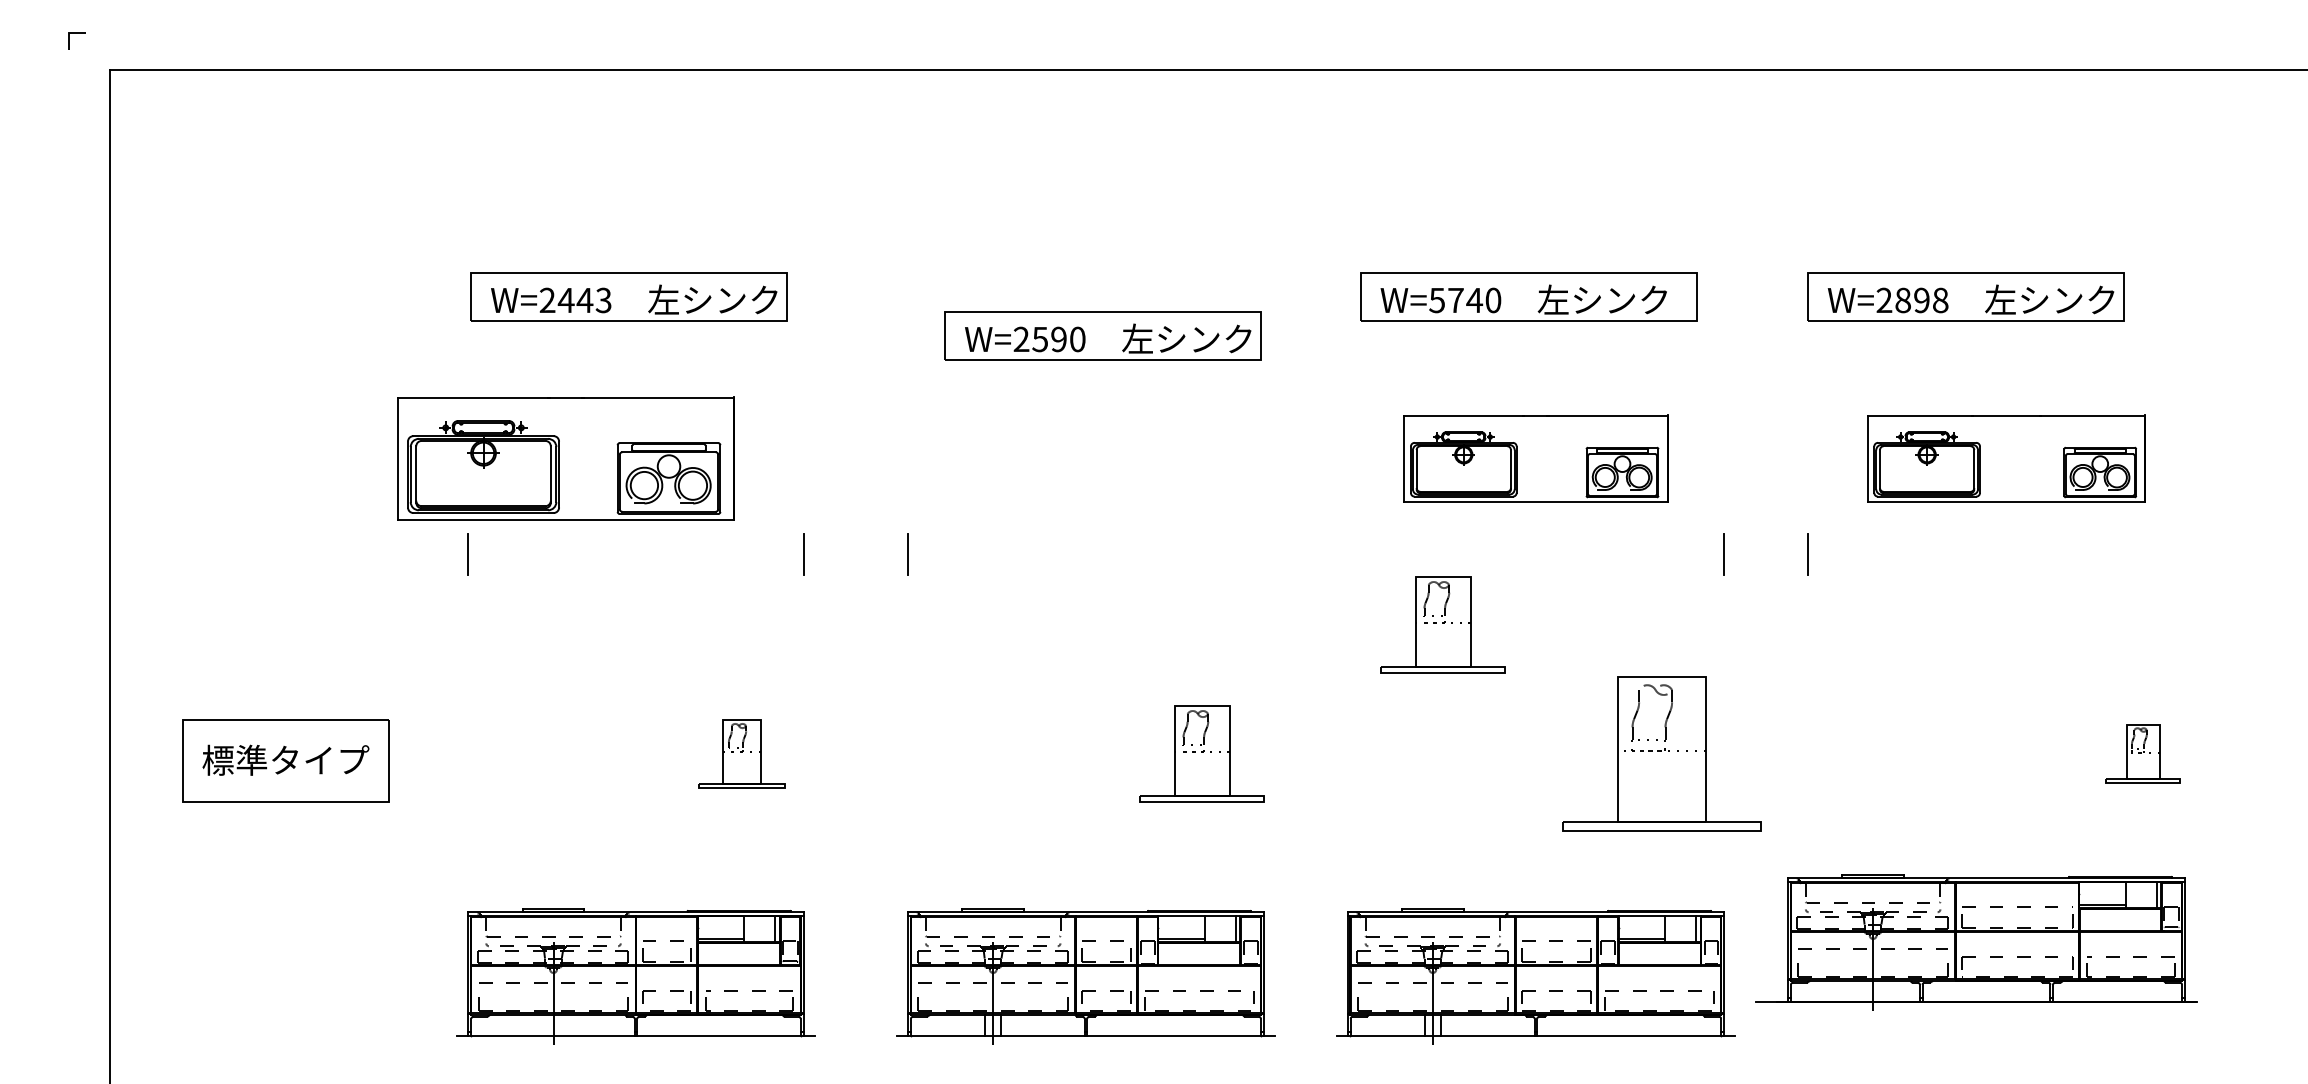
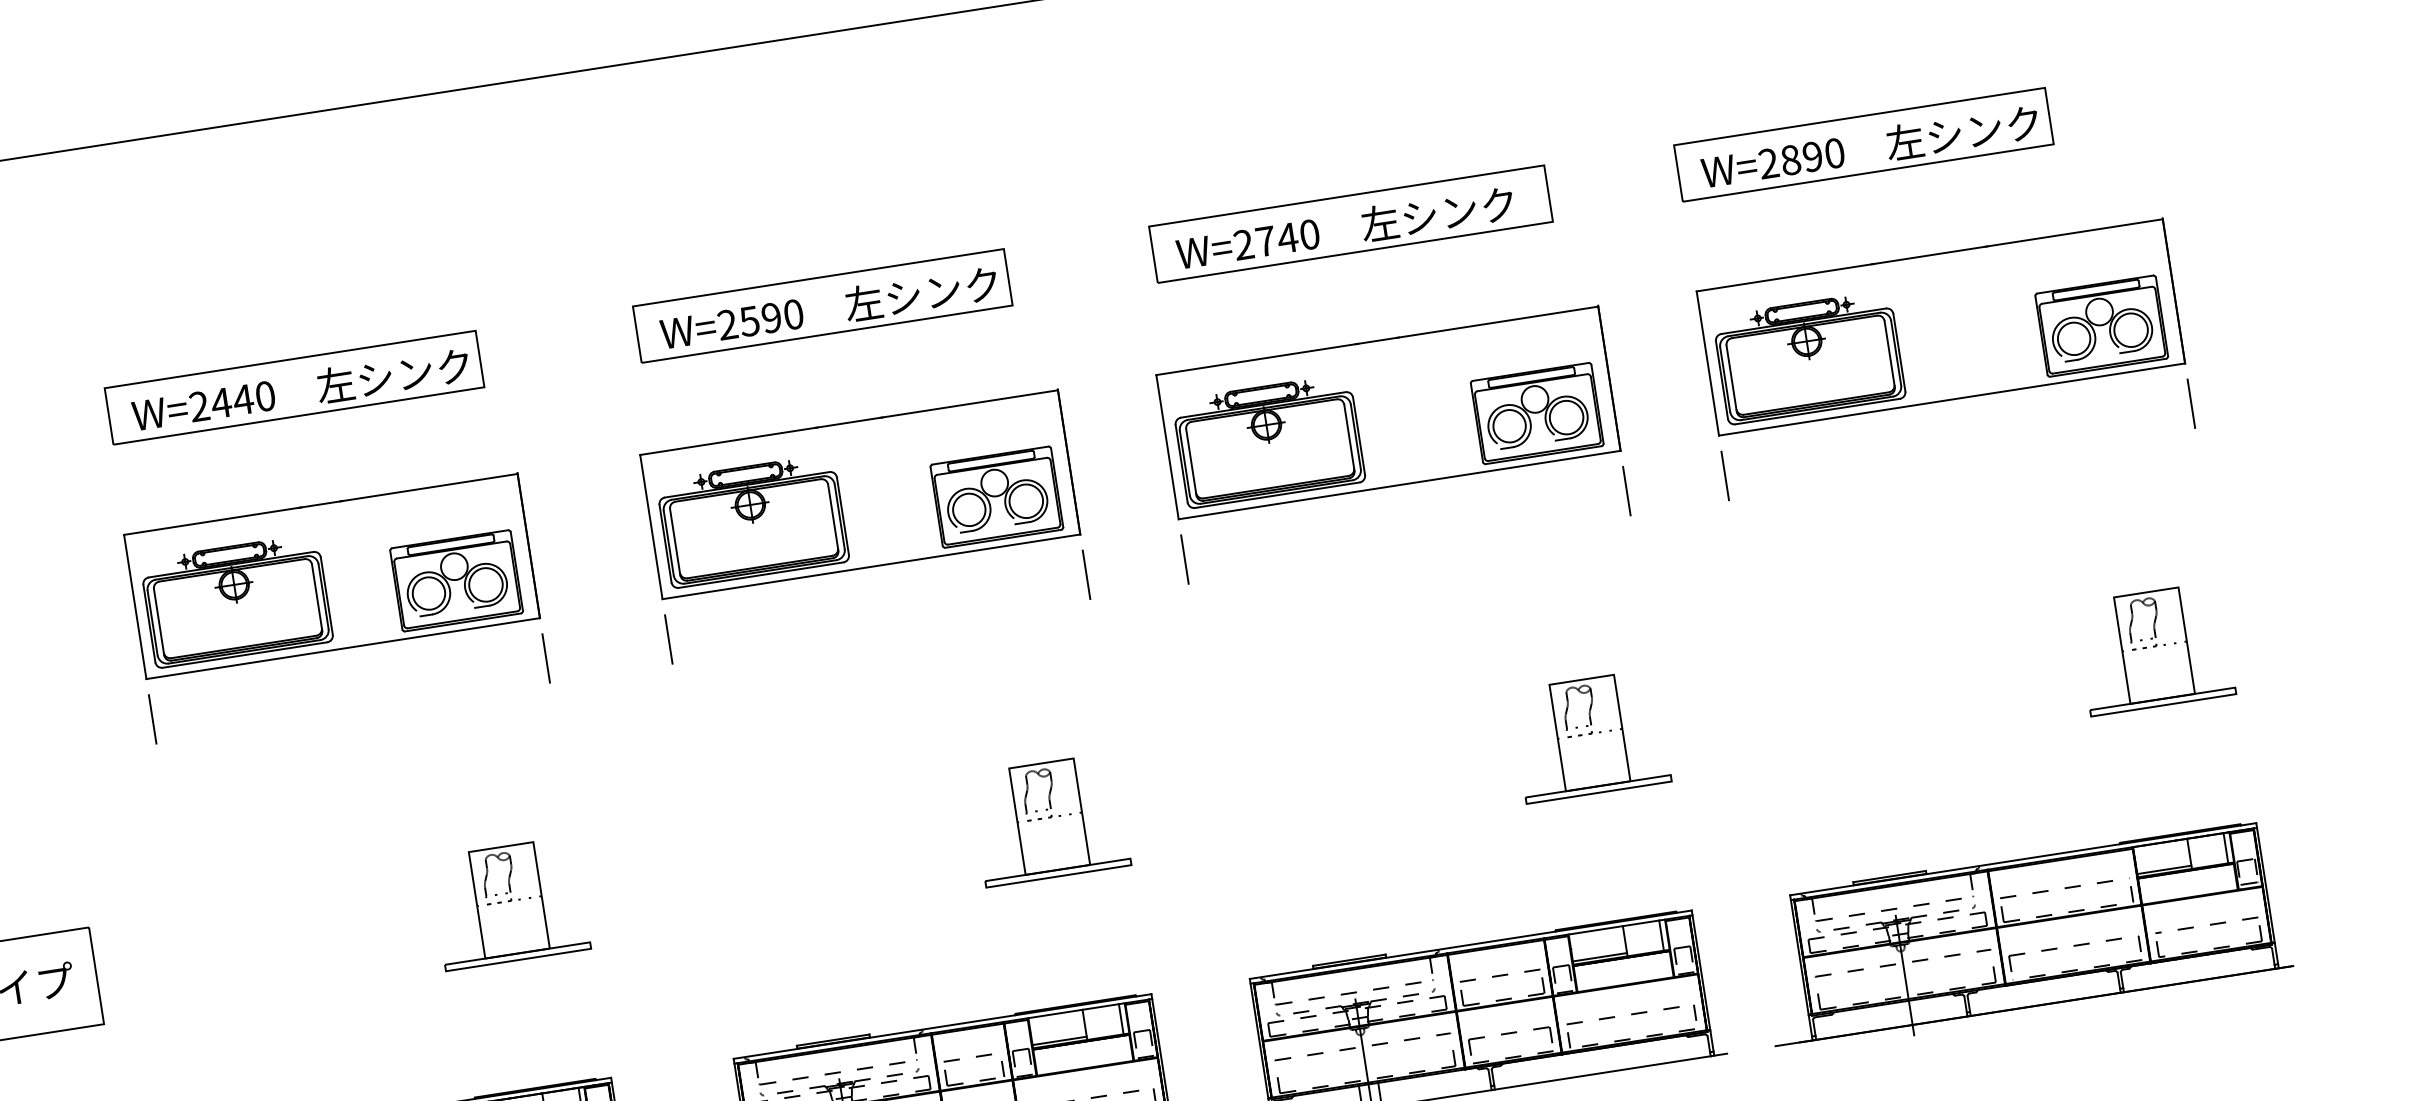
text: (603, 300) -> (265, 396), W=2443 -> W=2440
text: (1436, 300) -> (1242, 245), W=5740 -> W=2740
text: (1940, 300) -> (1834, 153), W=2898 -> W=2890
part: (1102, 335) -> (822, 305), moved
part: (565, 458) -> (331, 576), moved
part: (1085, 458) -> (859, 494), added
part: (1535, 458) -> (1387, 412), size x1.43
part: (2006, 458) -> (1940, 326), size x1.43
line: (1263, 554) -> (1086, 574), added
line: (1347, 554) -> (1184, 559), added
line: (2205, 554) -> (2191, 403), added
part: (1442, 624) -> (1308, 624), removed
part: (741, 753) -> (509, 903), size x1.43
part: (1662, 753) -> (1590, 735), size x0.62
part: (2142, 753) -> (2154, 648), size x1.67
part: (1976, 942) -> (2023, 936), moved

